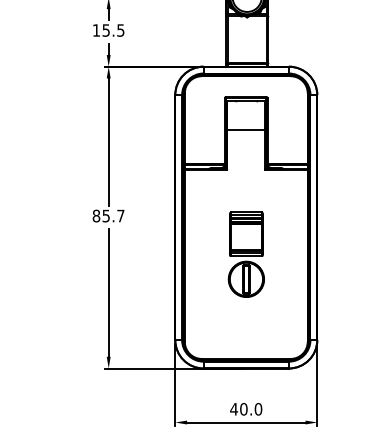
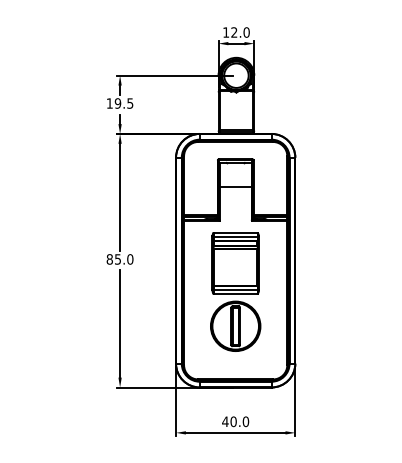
text: (105, 30) -> (117, 103), 15.5 -> 19.5
text: (121, 216) -> (130, 259), 85.7 -> 85.0
part: (246, 254) -> (235, 291), size x1.67

